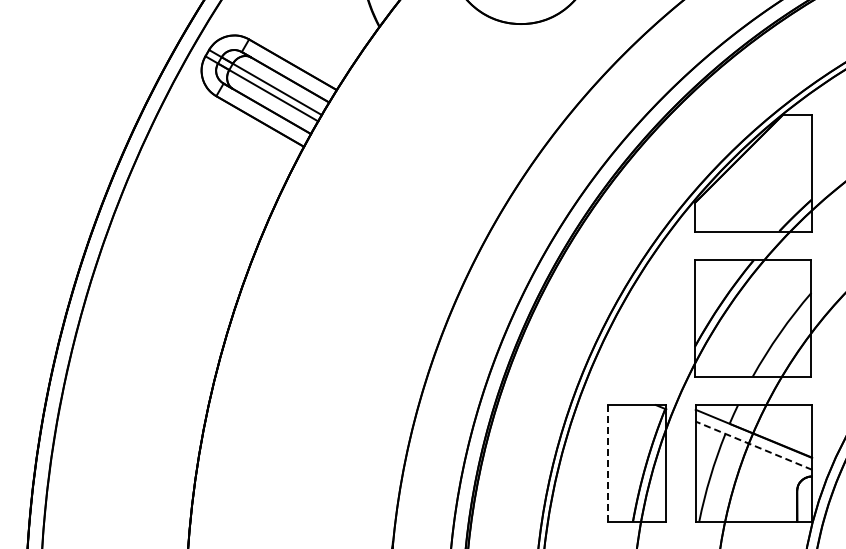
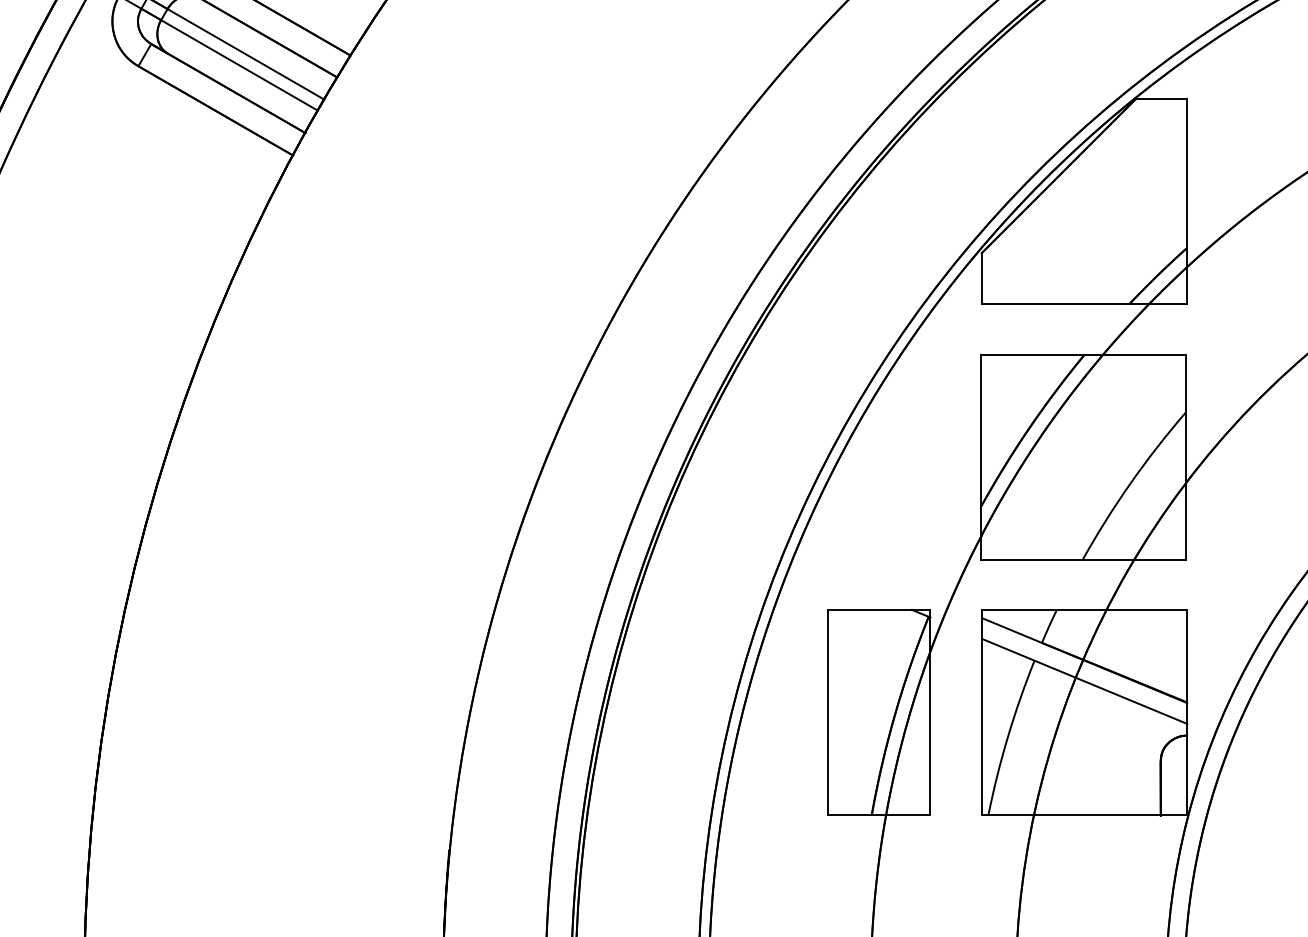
line: (753, 445) -> (1083, 681), dashed -> solid
line: (608, 462) -> (828, 710), dashed -> solid

